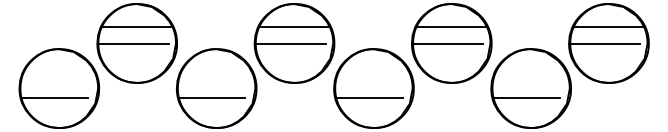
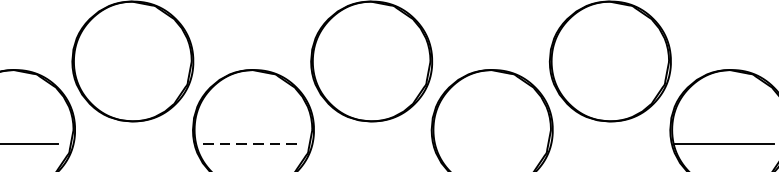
line: (137, 27) -> (133, 37), removed
line: (294, 27) -> (371, 37), removed
line: (451, 27) -> (609, 37), removed
line: (133, 44) -> (127, 63), removed
line: (290, 44) -> (365, 63), removed
line: (448, 44) -> (605, 63), removed
line: (212, 97) -> (247, 143), solid -> dashed
line: (369, 97) -> (485, 143), removed

